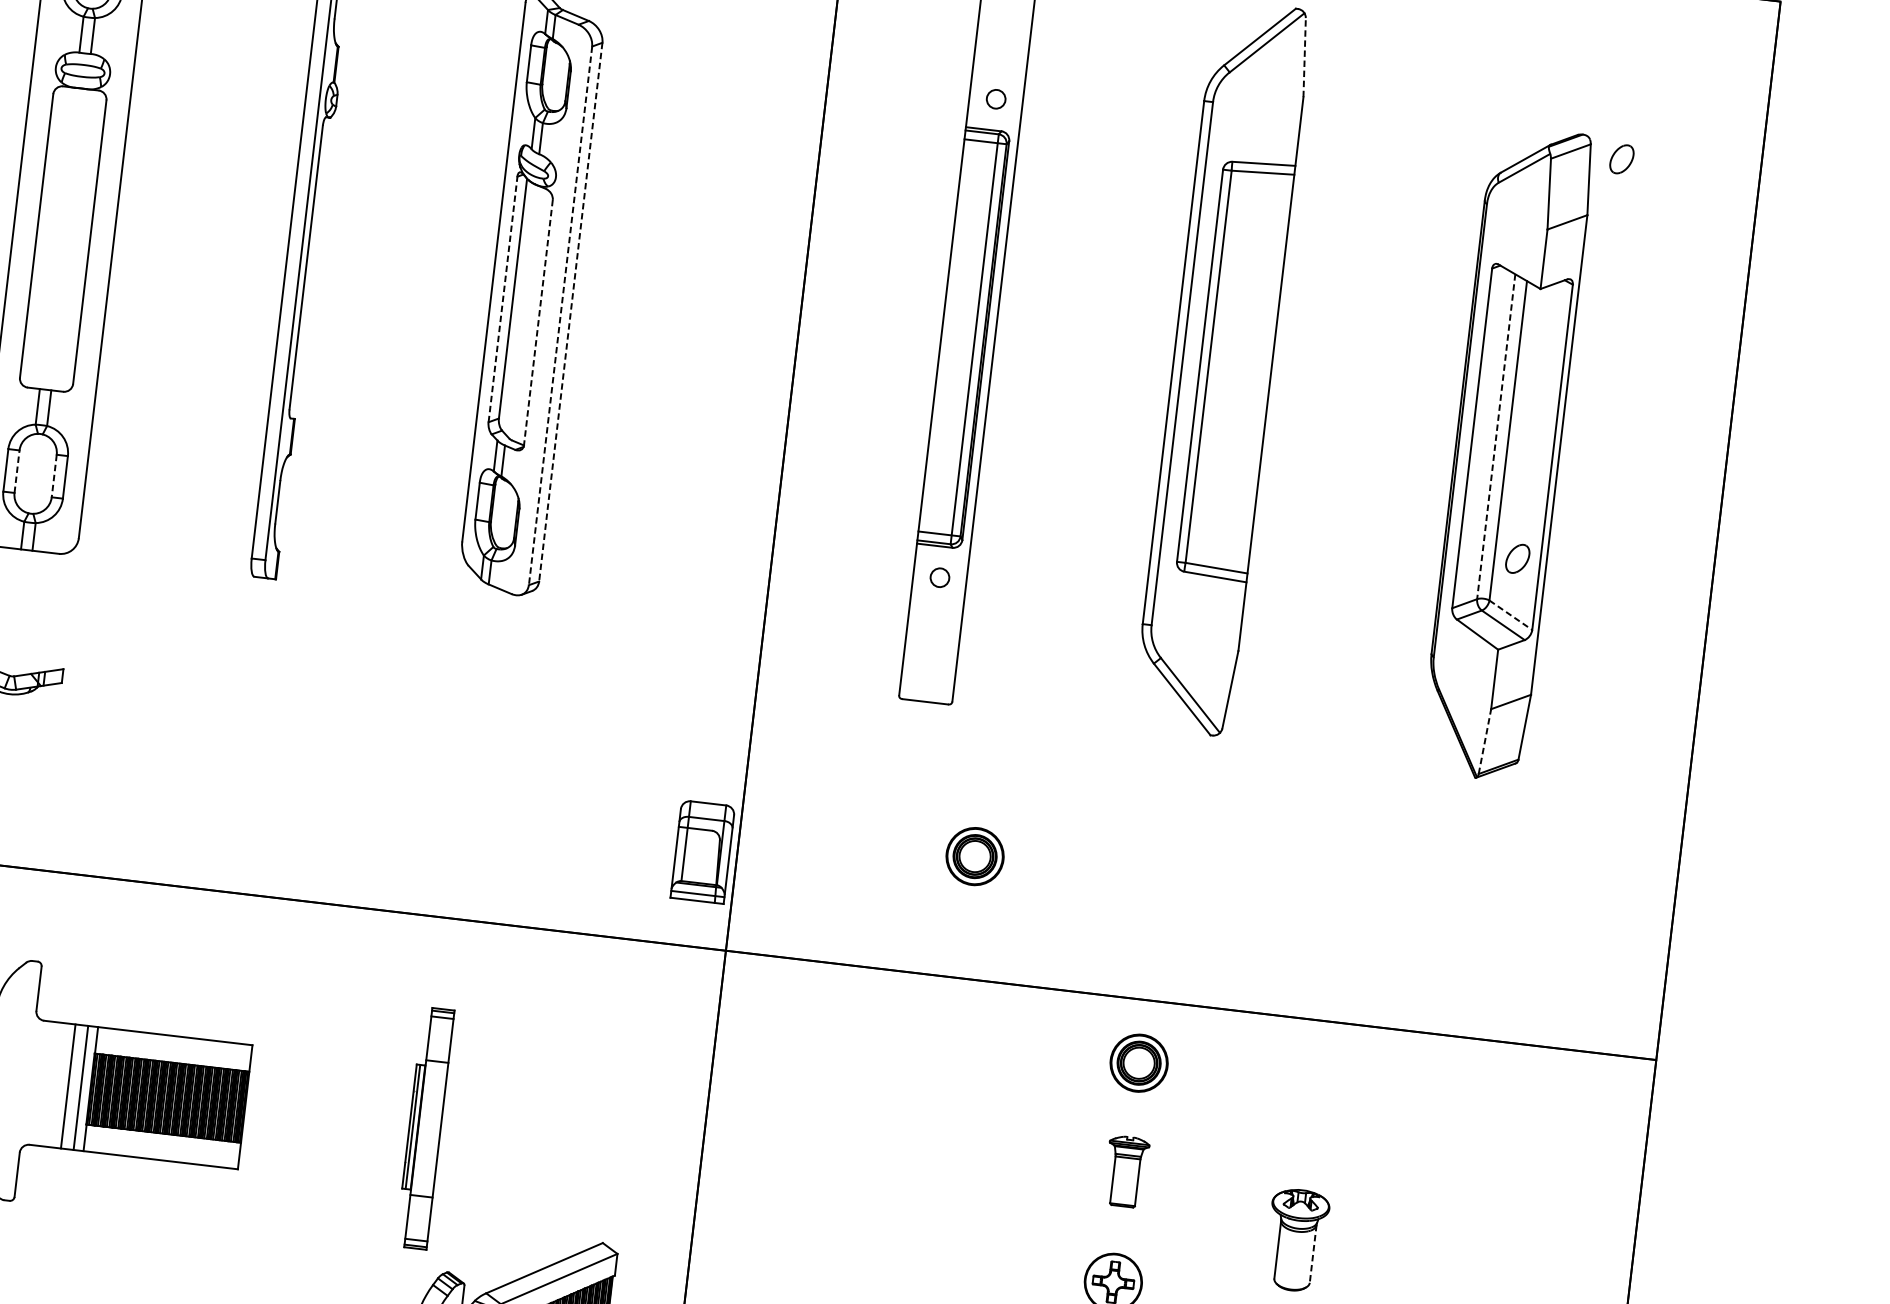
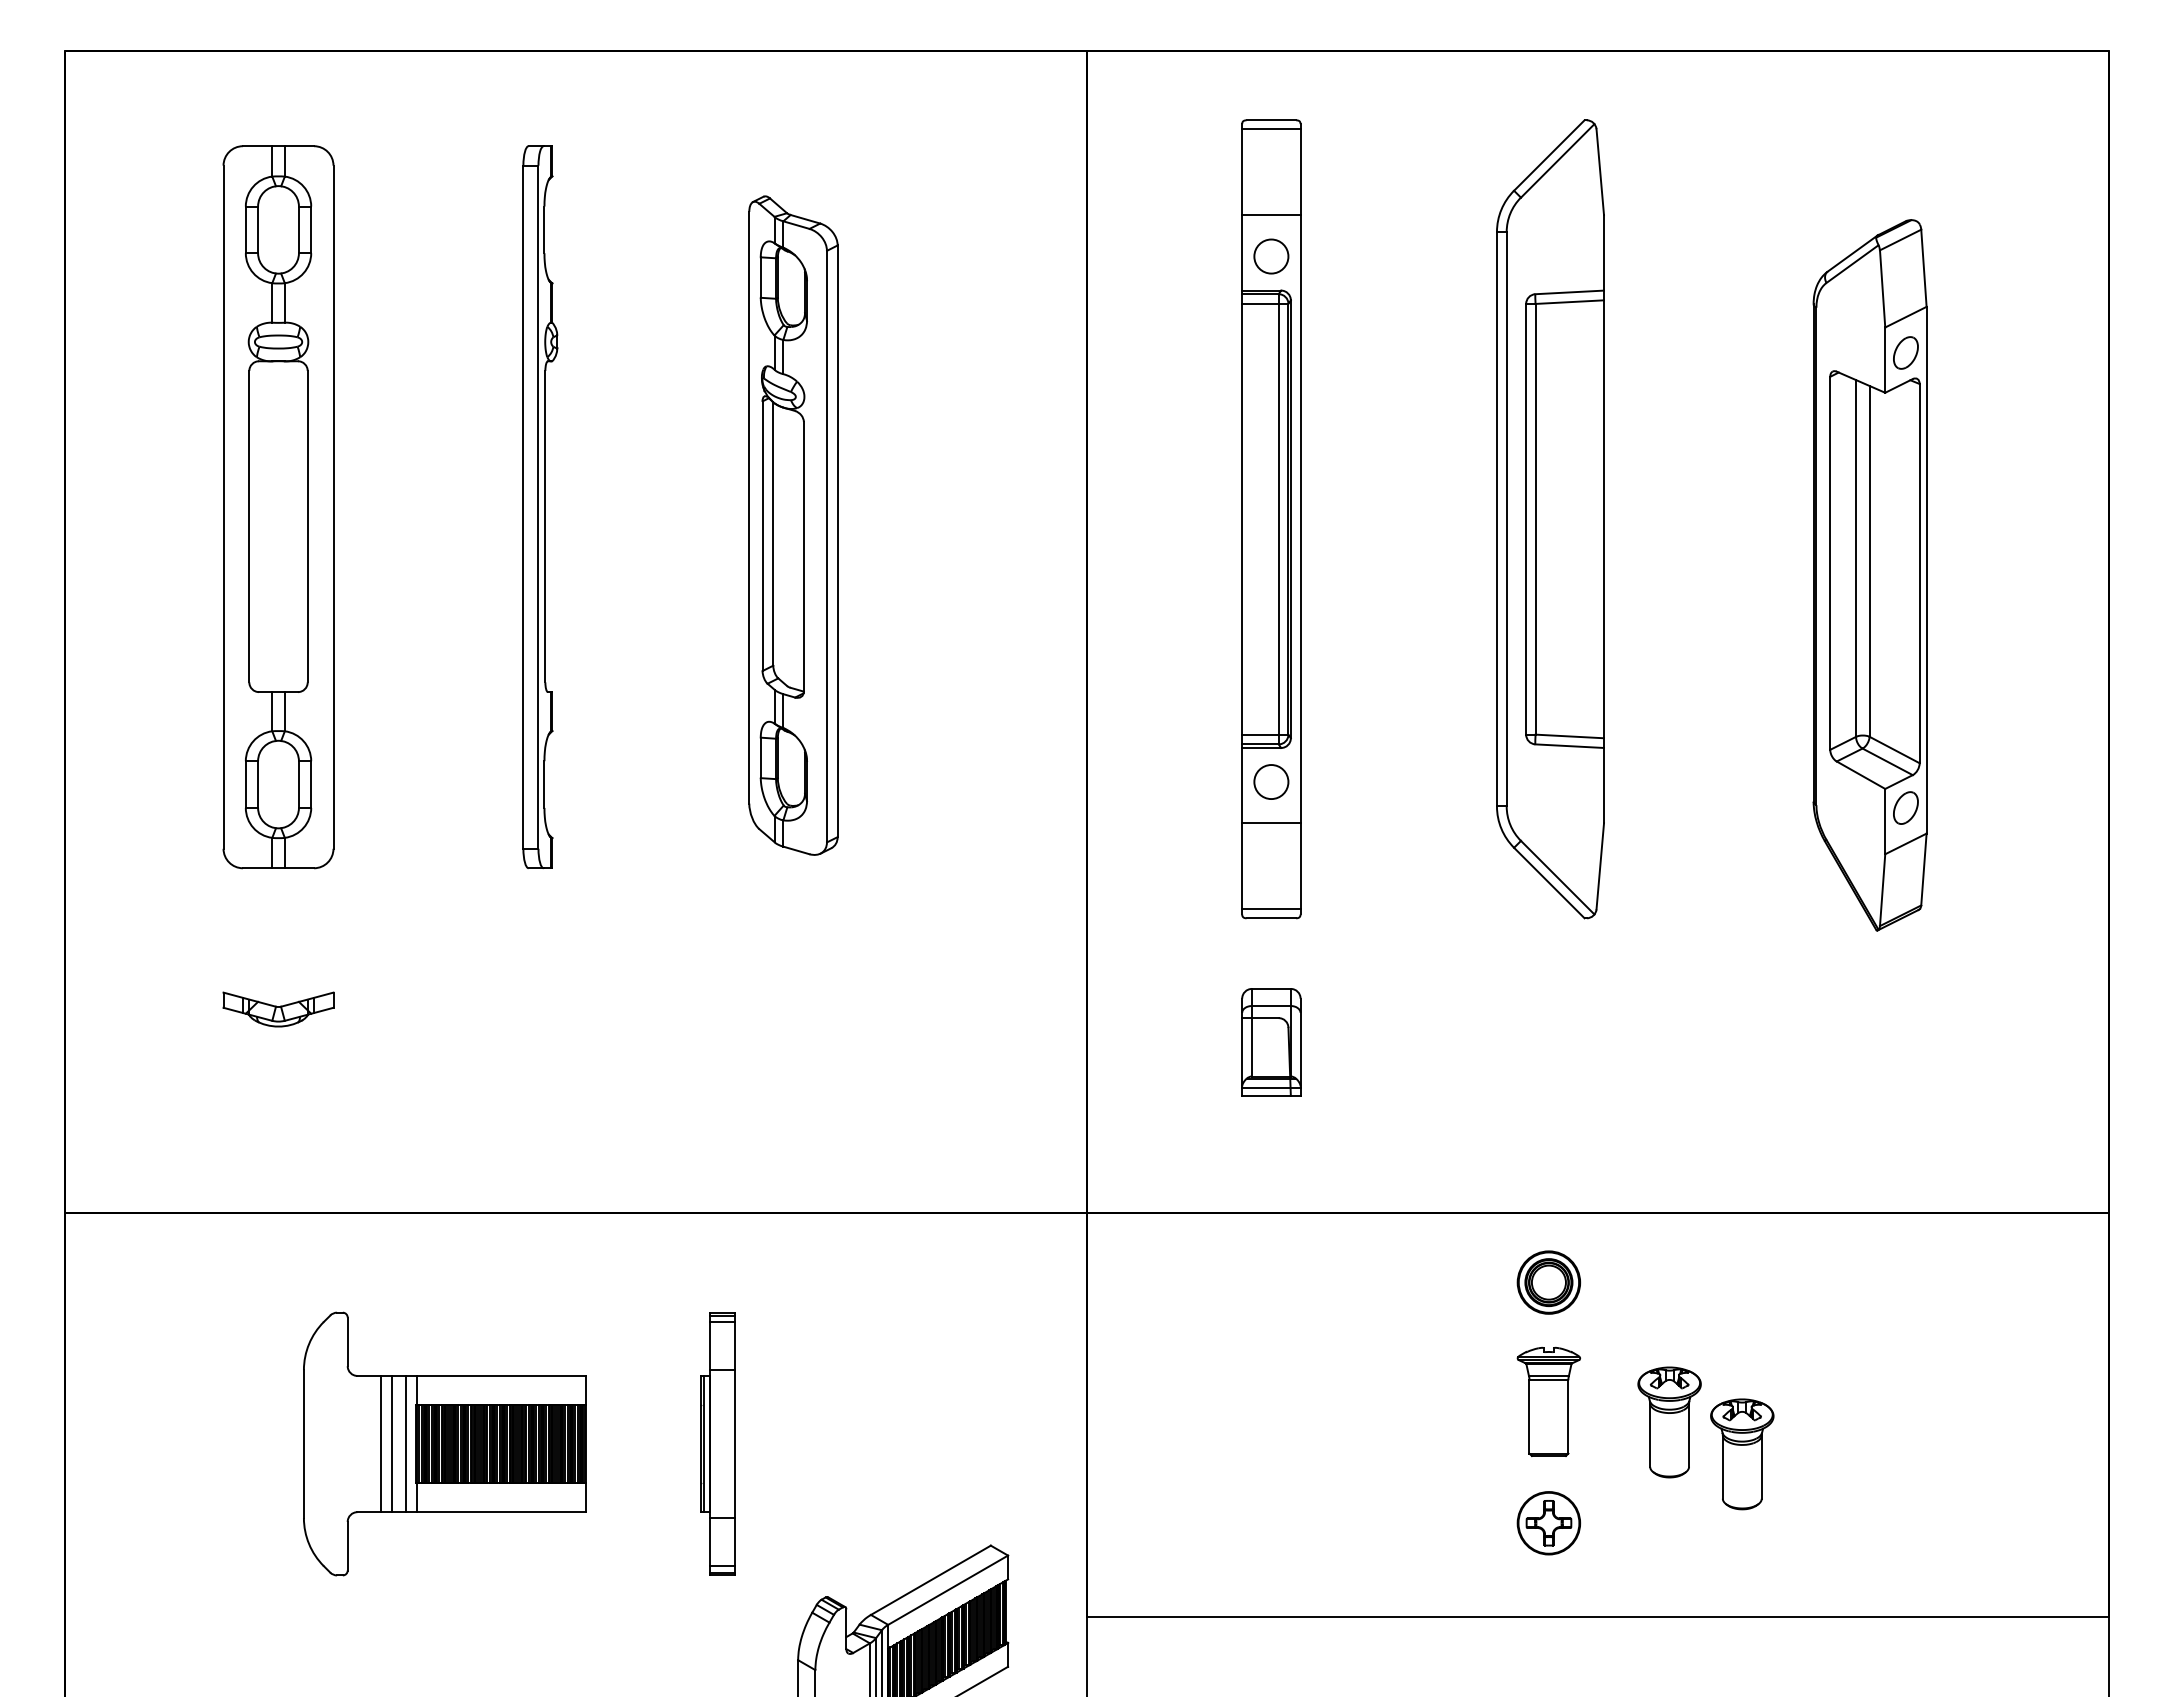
line: (1304, 57) -> (1600, 171), dashed -> solid
line: (1000, 61) -> (1271, 215), added
circle: (996, 99) -> (1271, 256), size x1.67
part: (1621, 158) -> (1905, 352), moved
line: (502, 299) -> (762, 536), dashed -> solid
line: (570, 312) -> (837, 541), dashed -> solid
line: (560, 315) -> (827, 546), dashed -> solid
line: (538, 322) -> (803, 556), dashed -> solid
line: (1496, 436) -> (1856, 558), dashed -> solid
line: (17, 471) -> (258, 784), dashed -> solid
line: (53, 476) -> (298, 785), dashed -> solid
part: (1517, 558) -> (1905, 807), moved
circle: (940, 578) -> (1271, 782), size x1.67
line: (935, 615) -> (1271, 823), added
line: (1511, 615) -> (1895, 750), dashed -> solid
line: (926, 693) -> (1271, 909), added
line: (1484, 740) -> (1882, 889), dashed -> solid
part: (702, 852) -> (1271, 1042), moved
part: (974, 856) -> (1344, 1079), removed
line: (58, 1084) -> (380, 1443), added
part: (424, 1127) -> (717, 1443), moved
part: (1126, 1171) -> (1548, 1401), size x1.43
part: (1233, 1203) -> (1669, 1422), added
line: (1313, 1253) -> (1761, 1466), dashed -> solid

